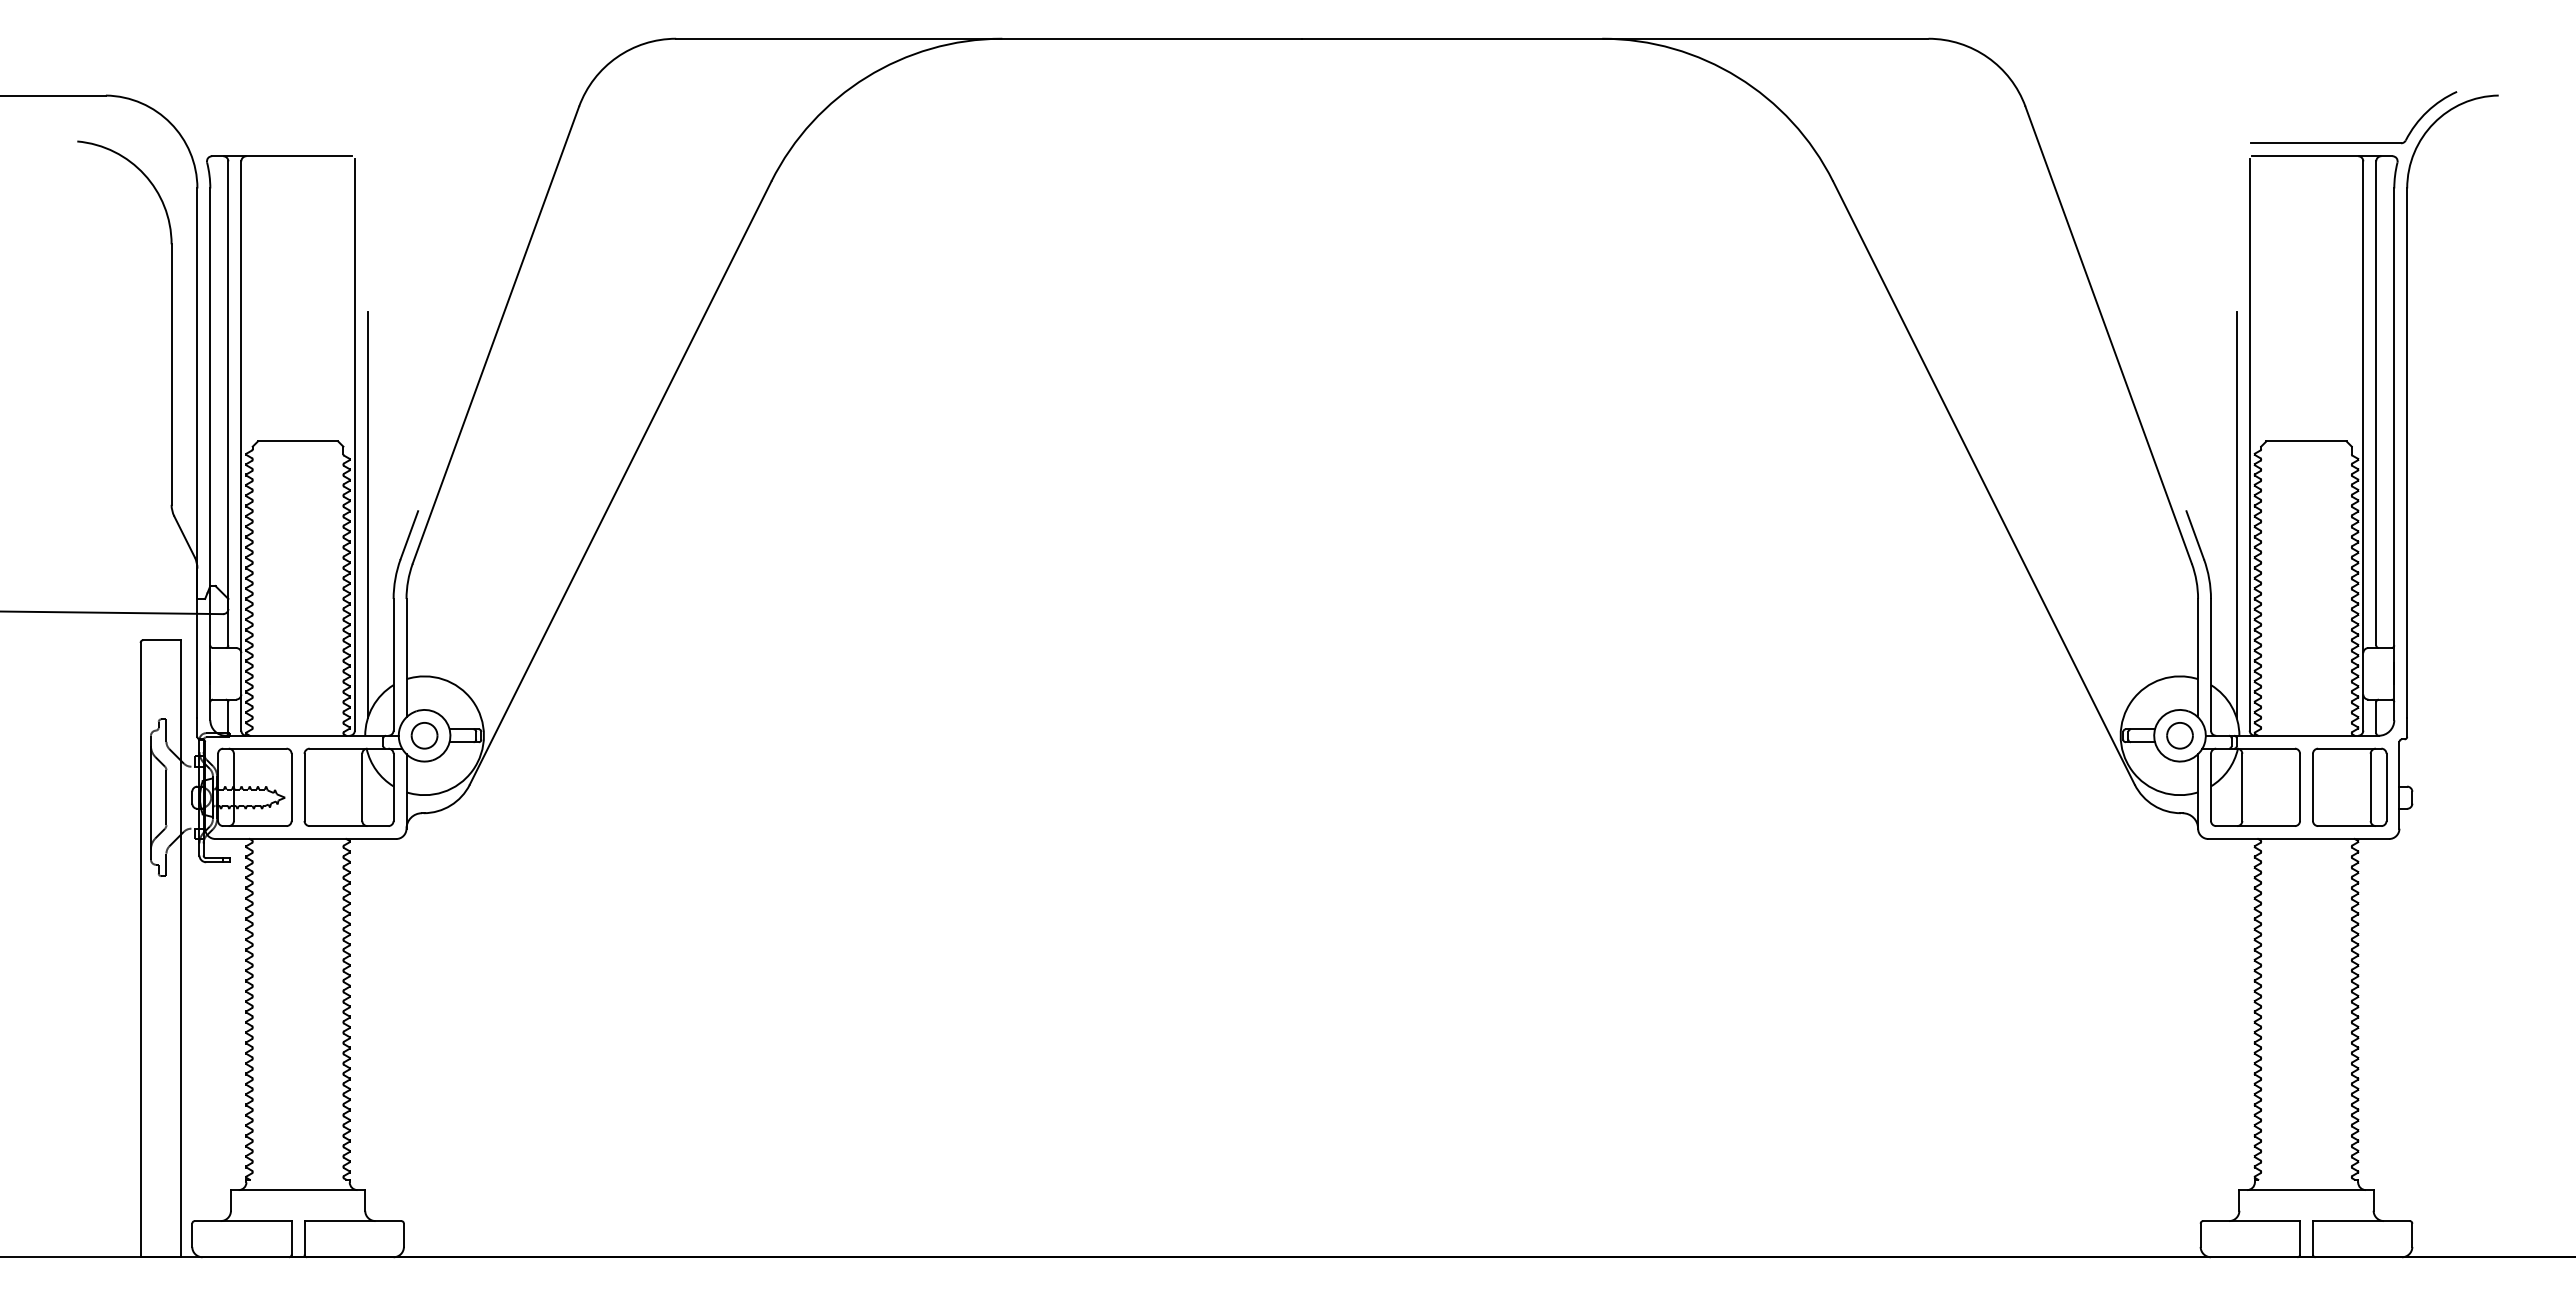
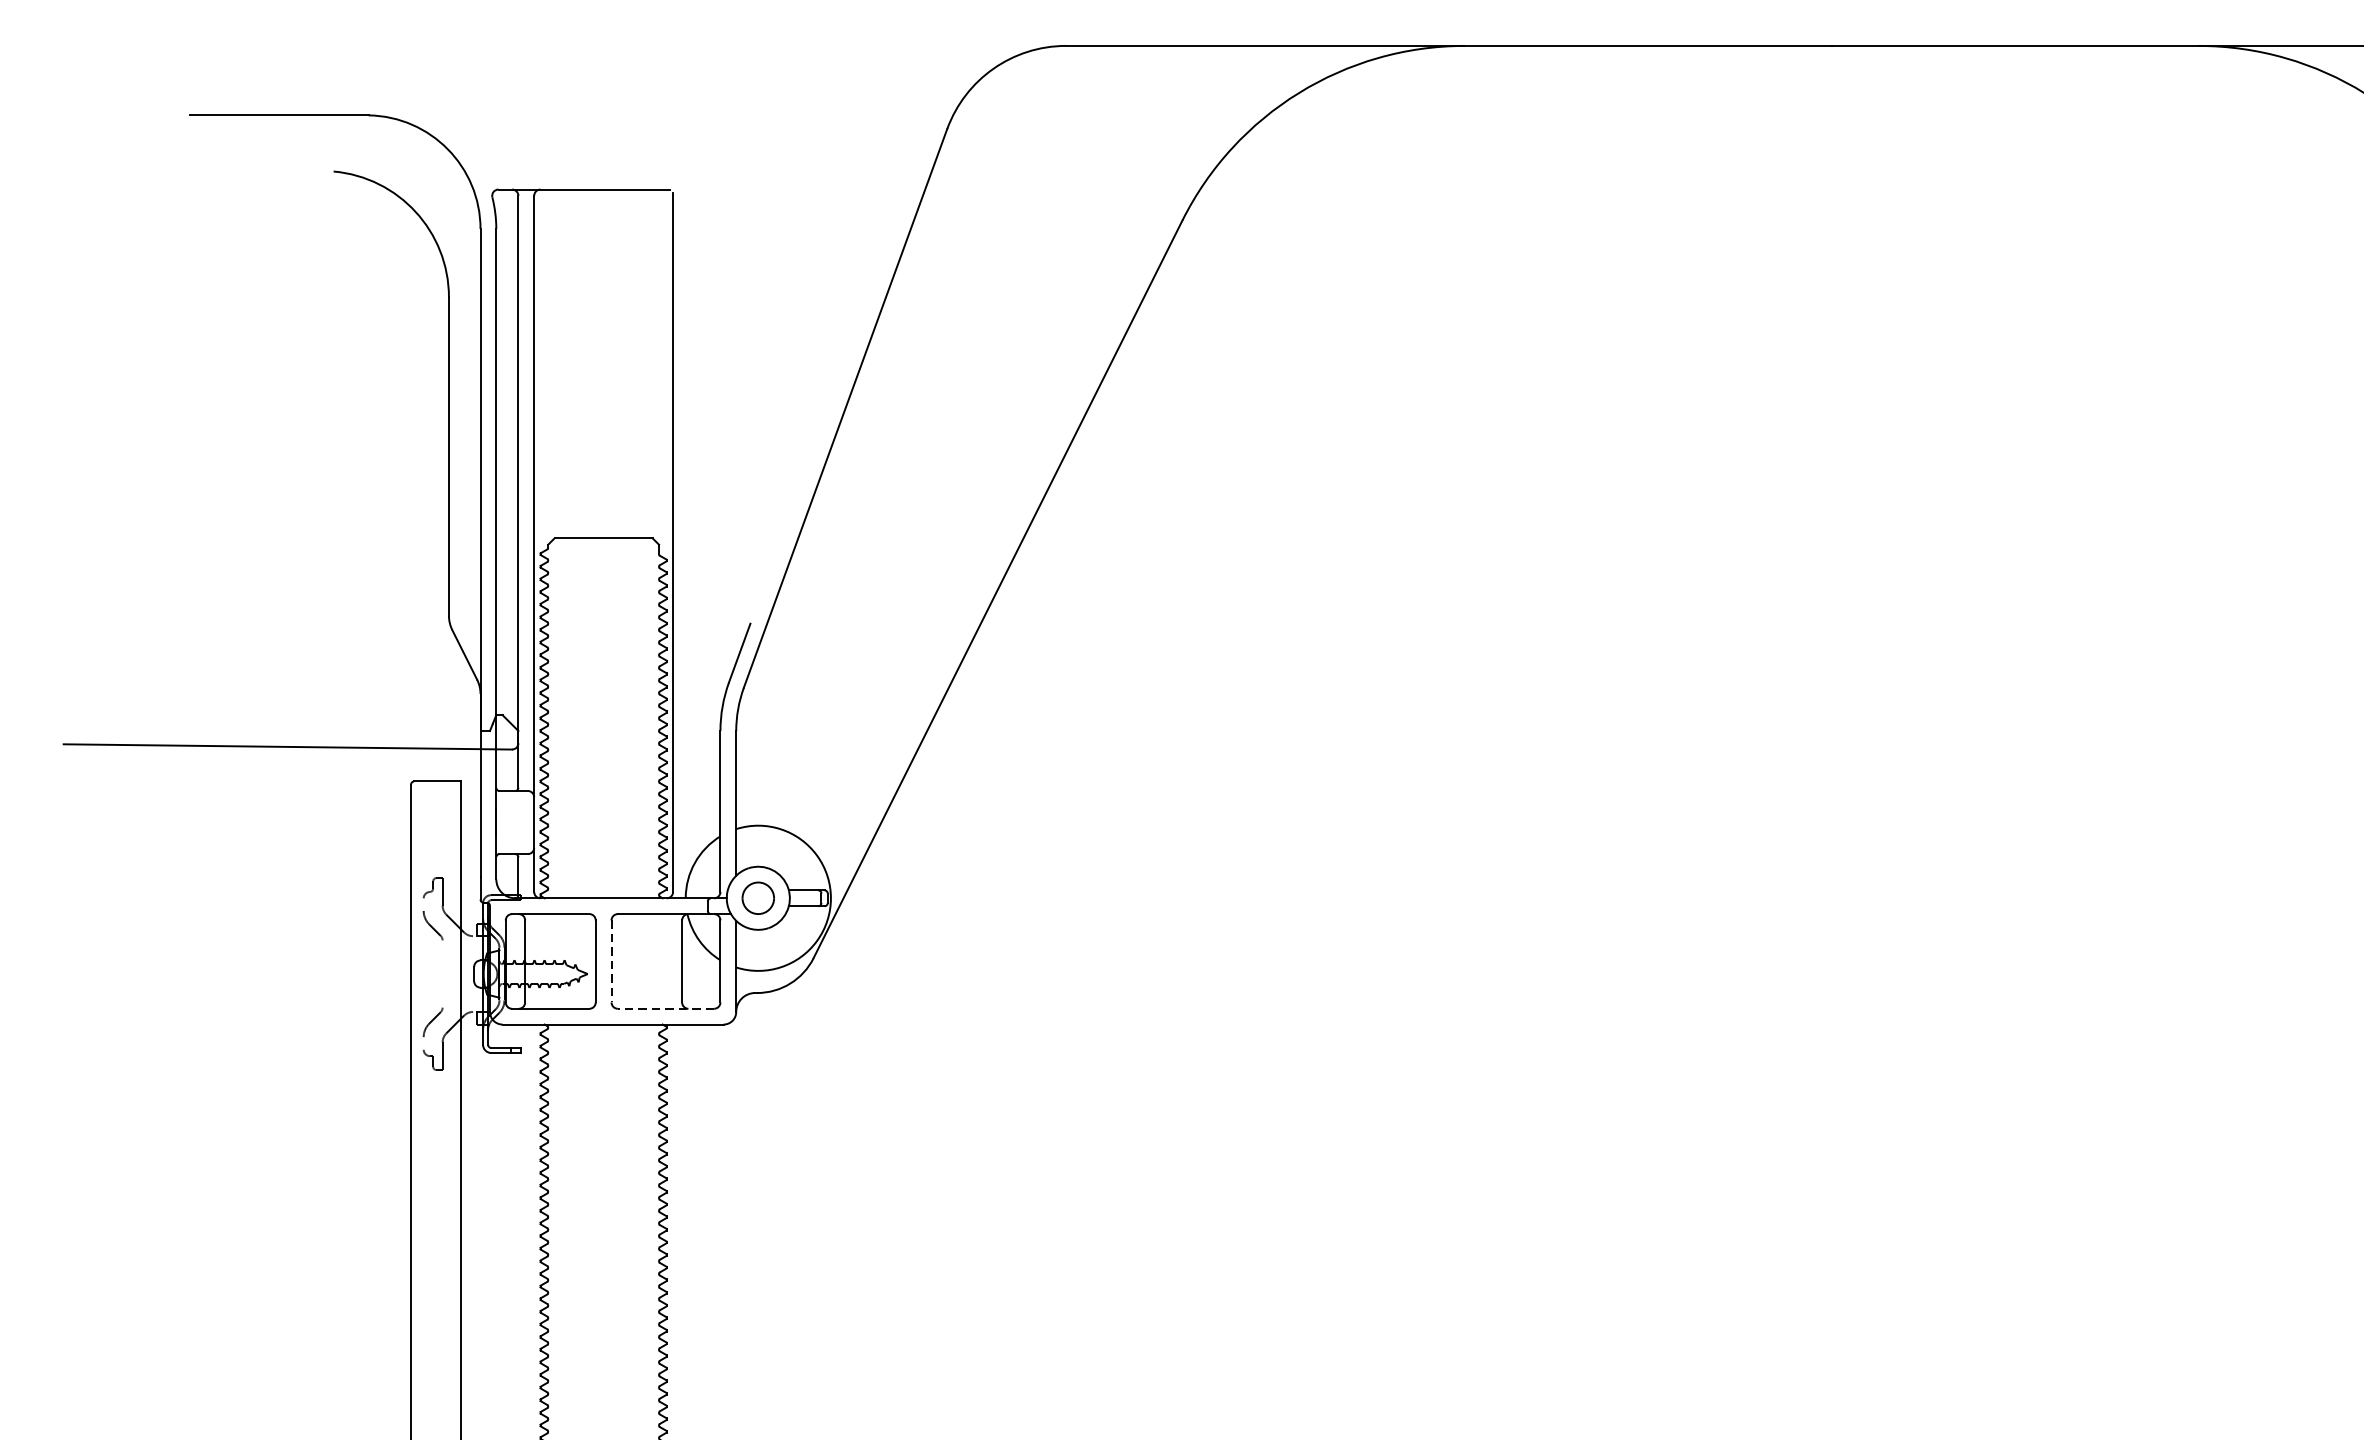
line: (367, 515) -> (688, 628), removed
line: (304, 787) -> (611, 961), solid -> dashed
line: (150, 797) -> (423, 973), removed
line: (166, 797) -> (442, 973), removed
line: (348, 826) -> (665, 1009), solid -> dashed

